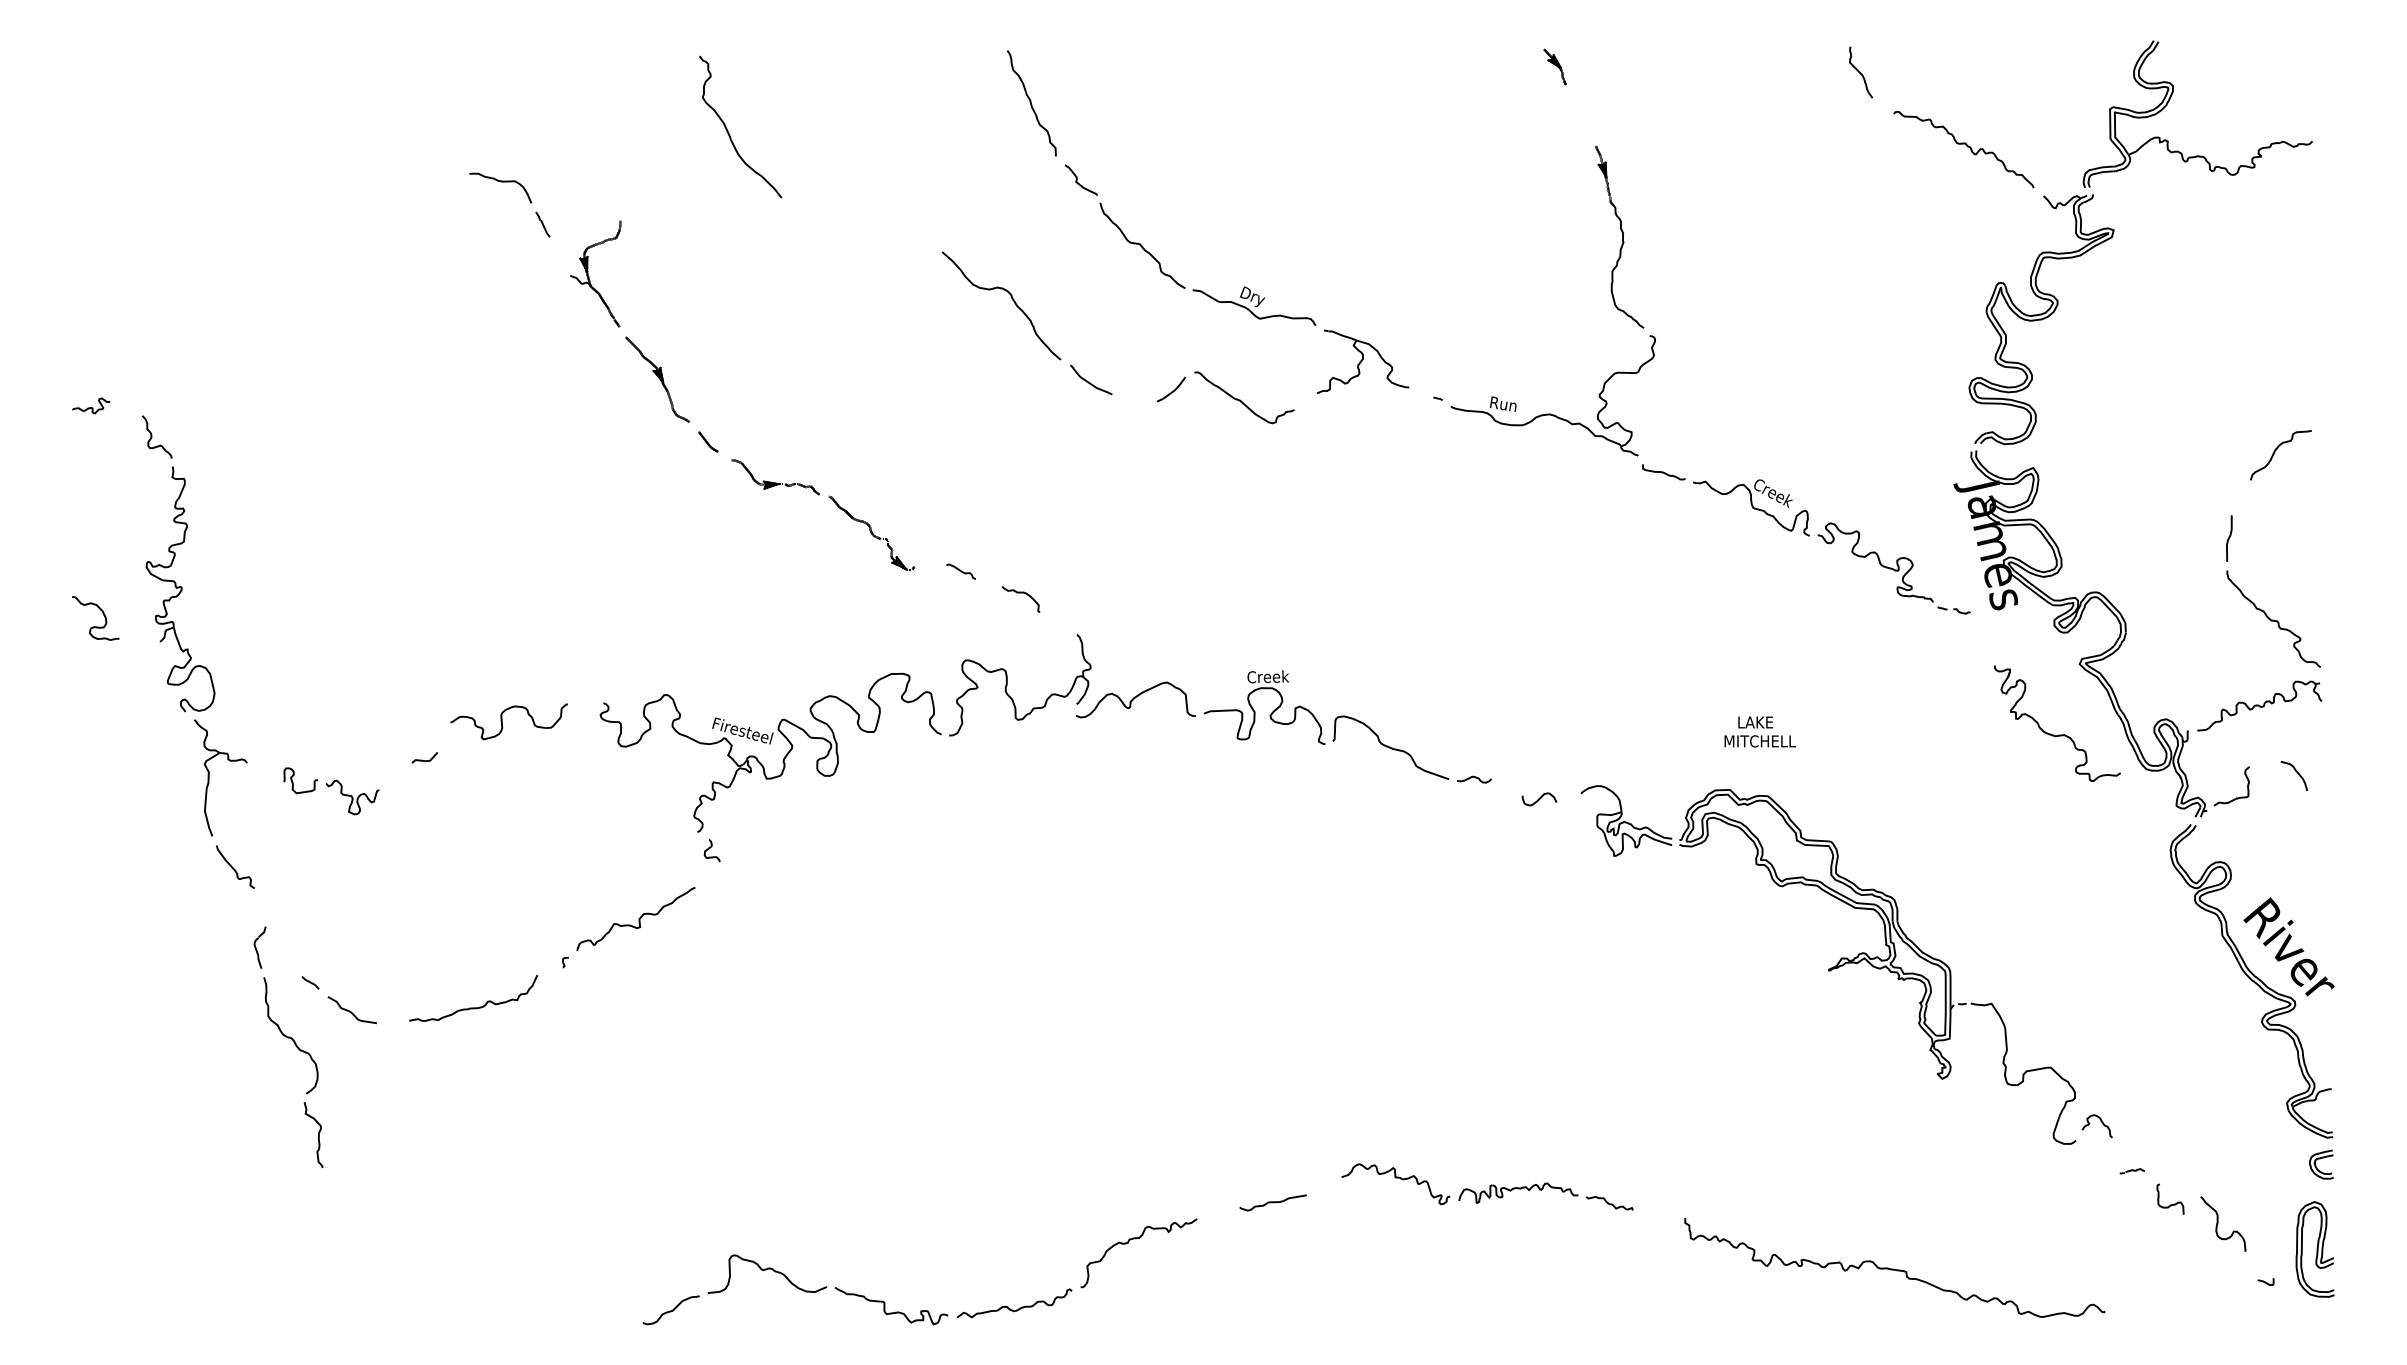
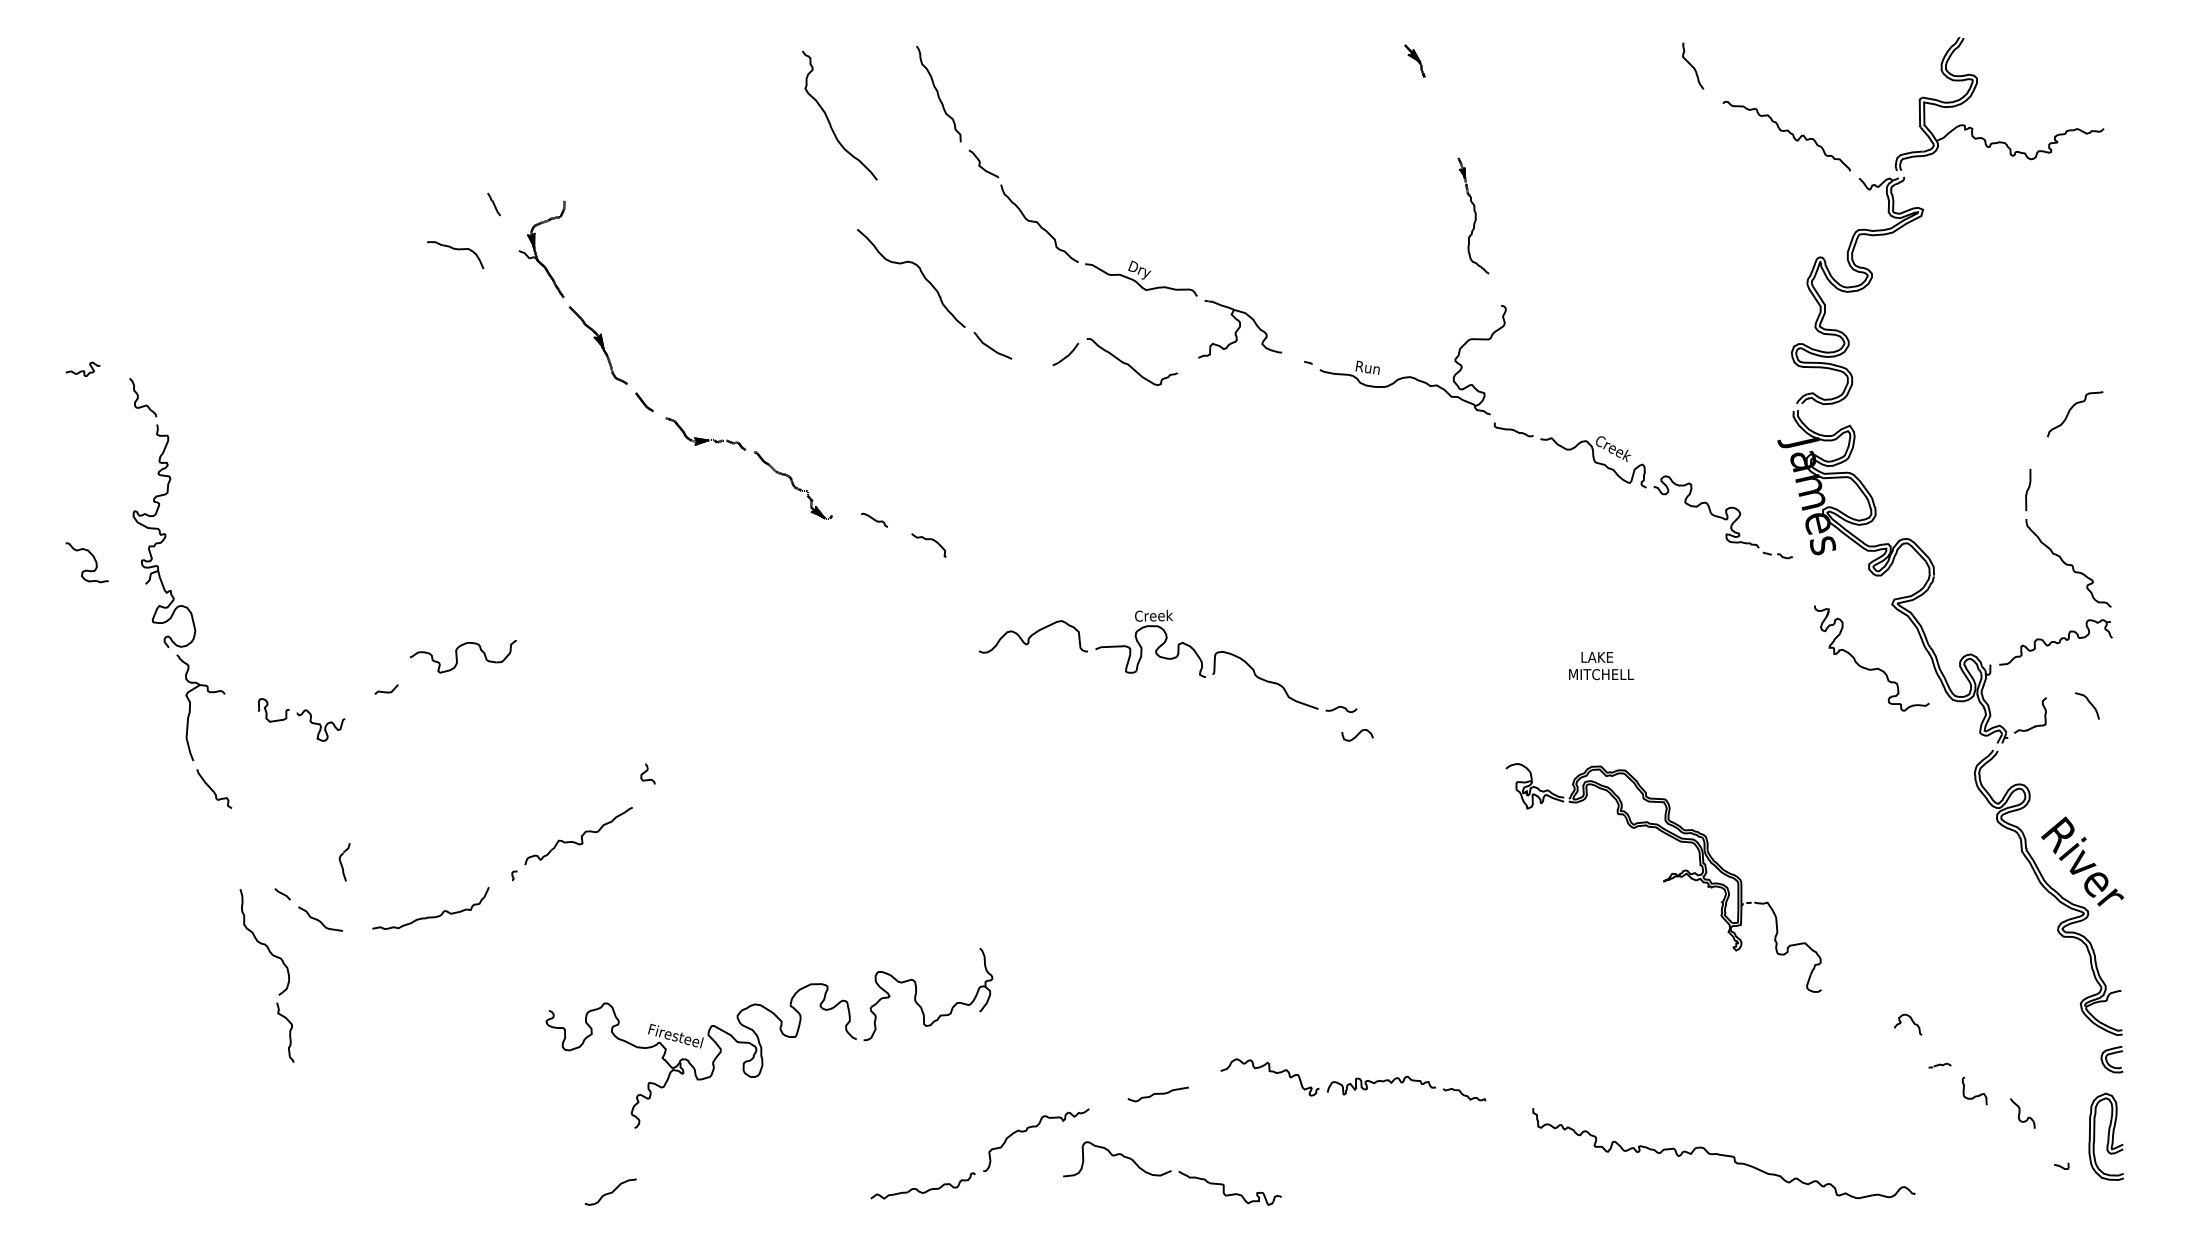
curve: (729, 132) -> (829, 120), moved
curve: (502, 182) -> (457, 250), moved
part: (1619, 236) -> (1473, 215), size x0.7
part: (834, 733) -> (759, 1038), moved
curve: (1539, 799) -> (1357, 735), moved
part: (259, 947) -> (344, 862), moved
part: (1828, 964) -> (1663, 877), size x0.7
part: (2223, 1223) -> (2022, 1113), size x0.6
part: (828, 1289) -> (1172, 1173), moved

